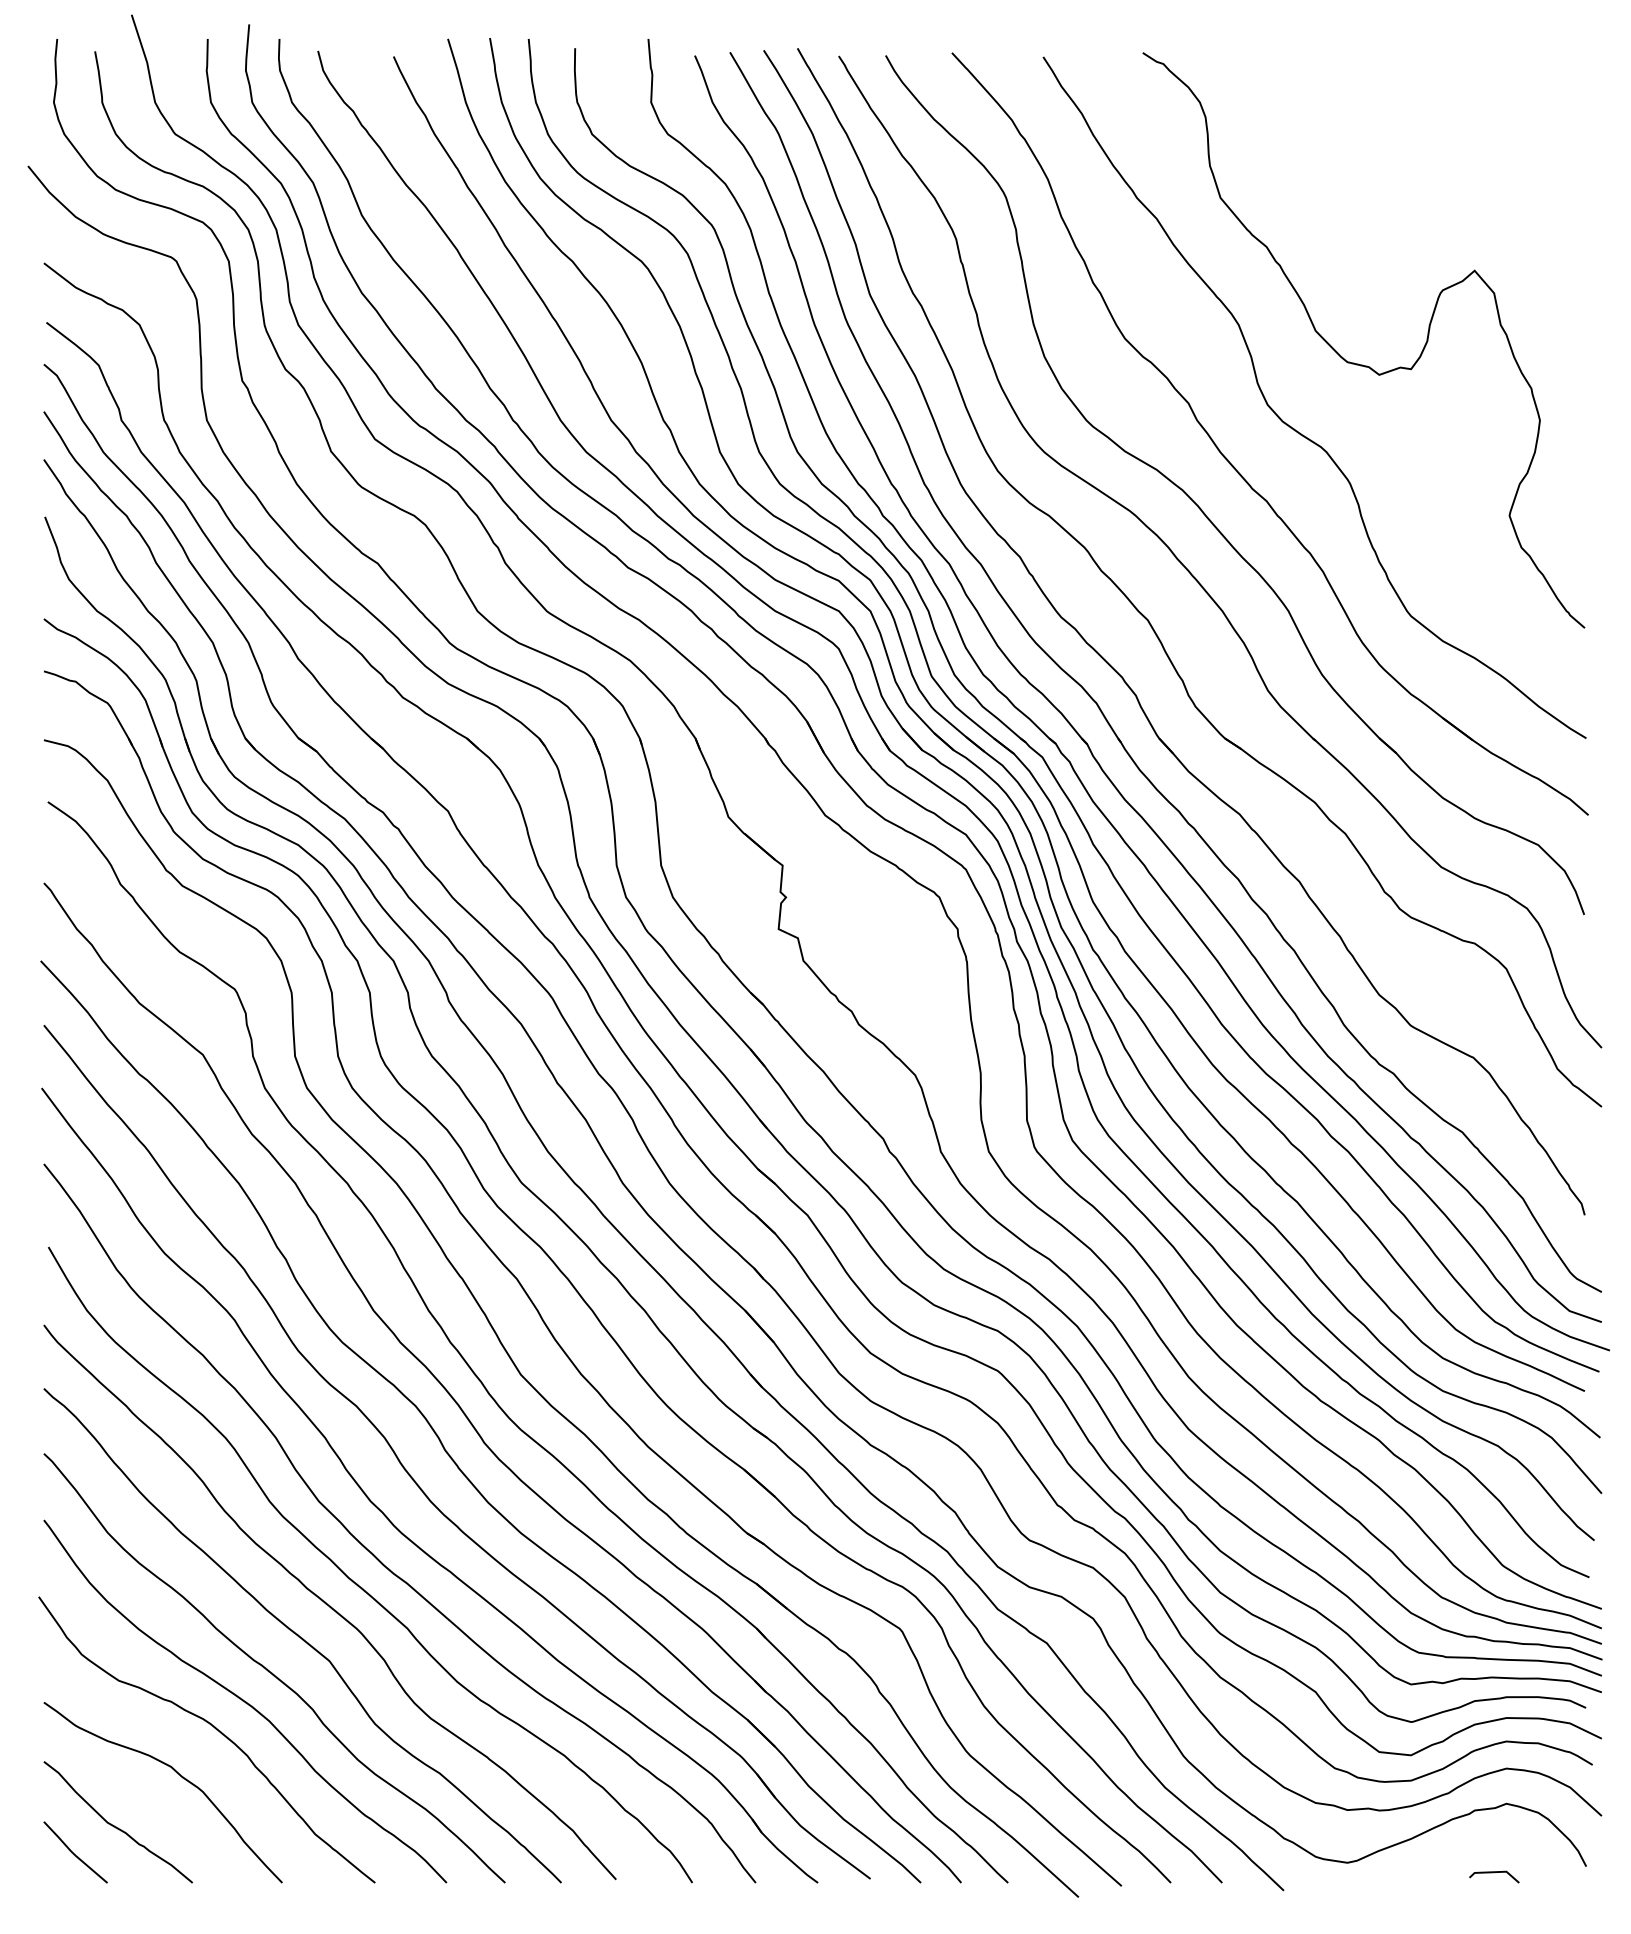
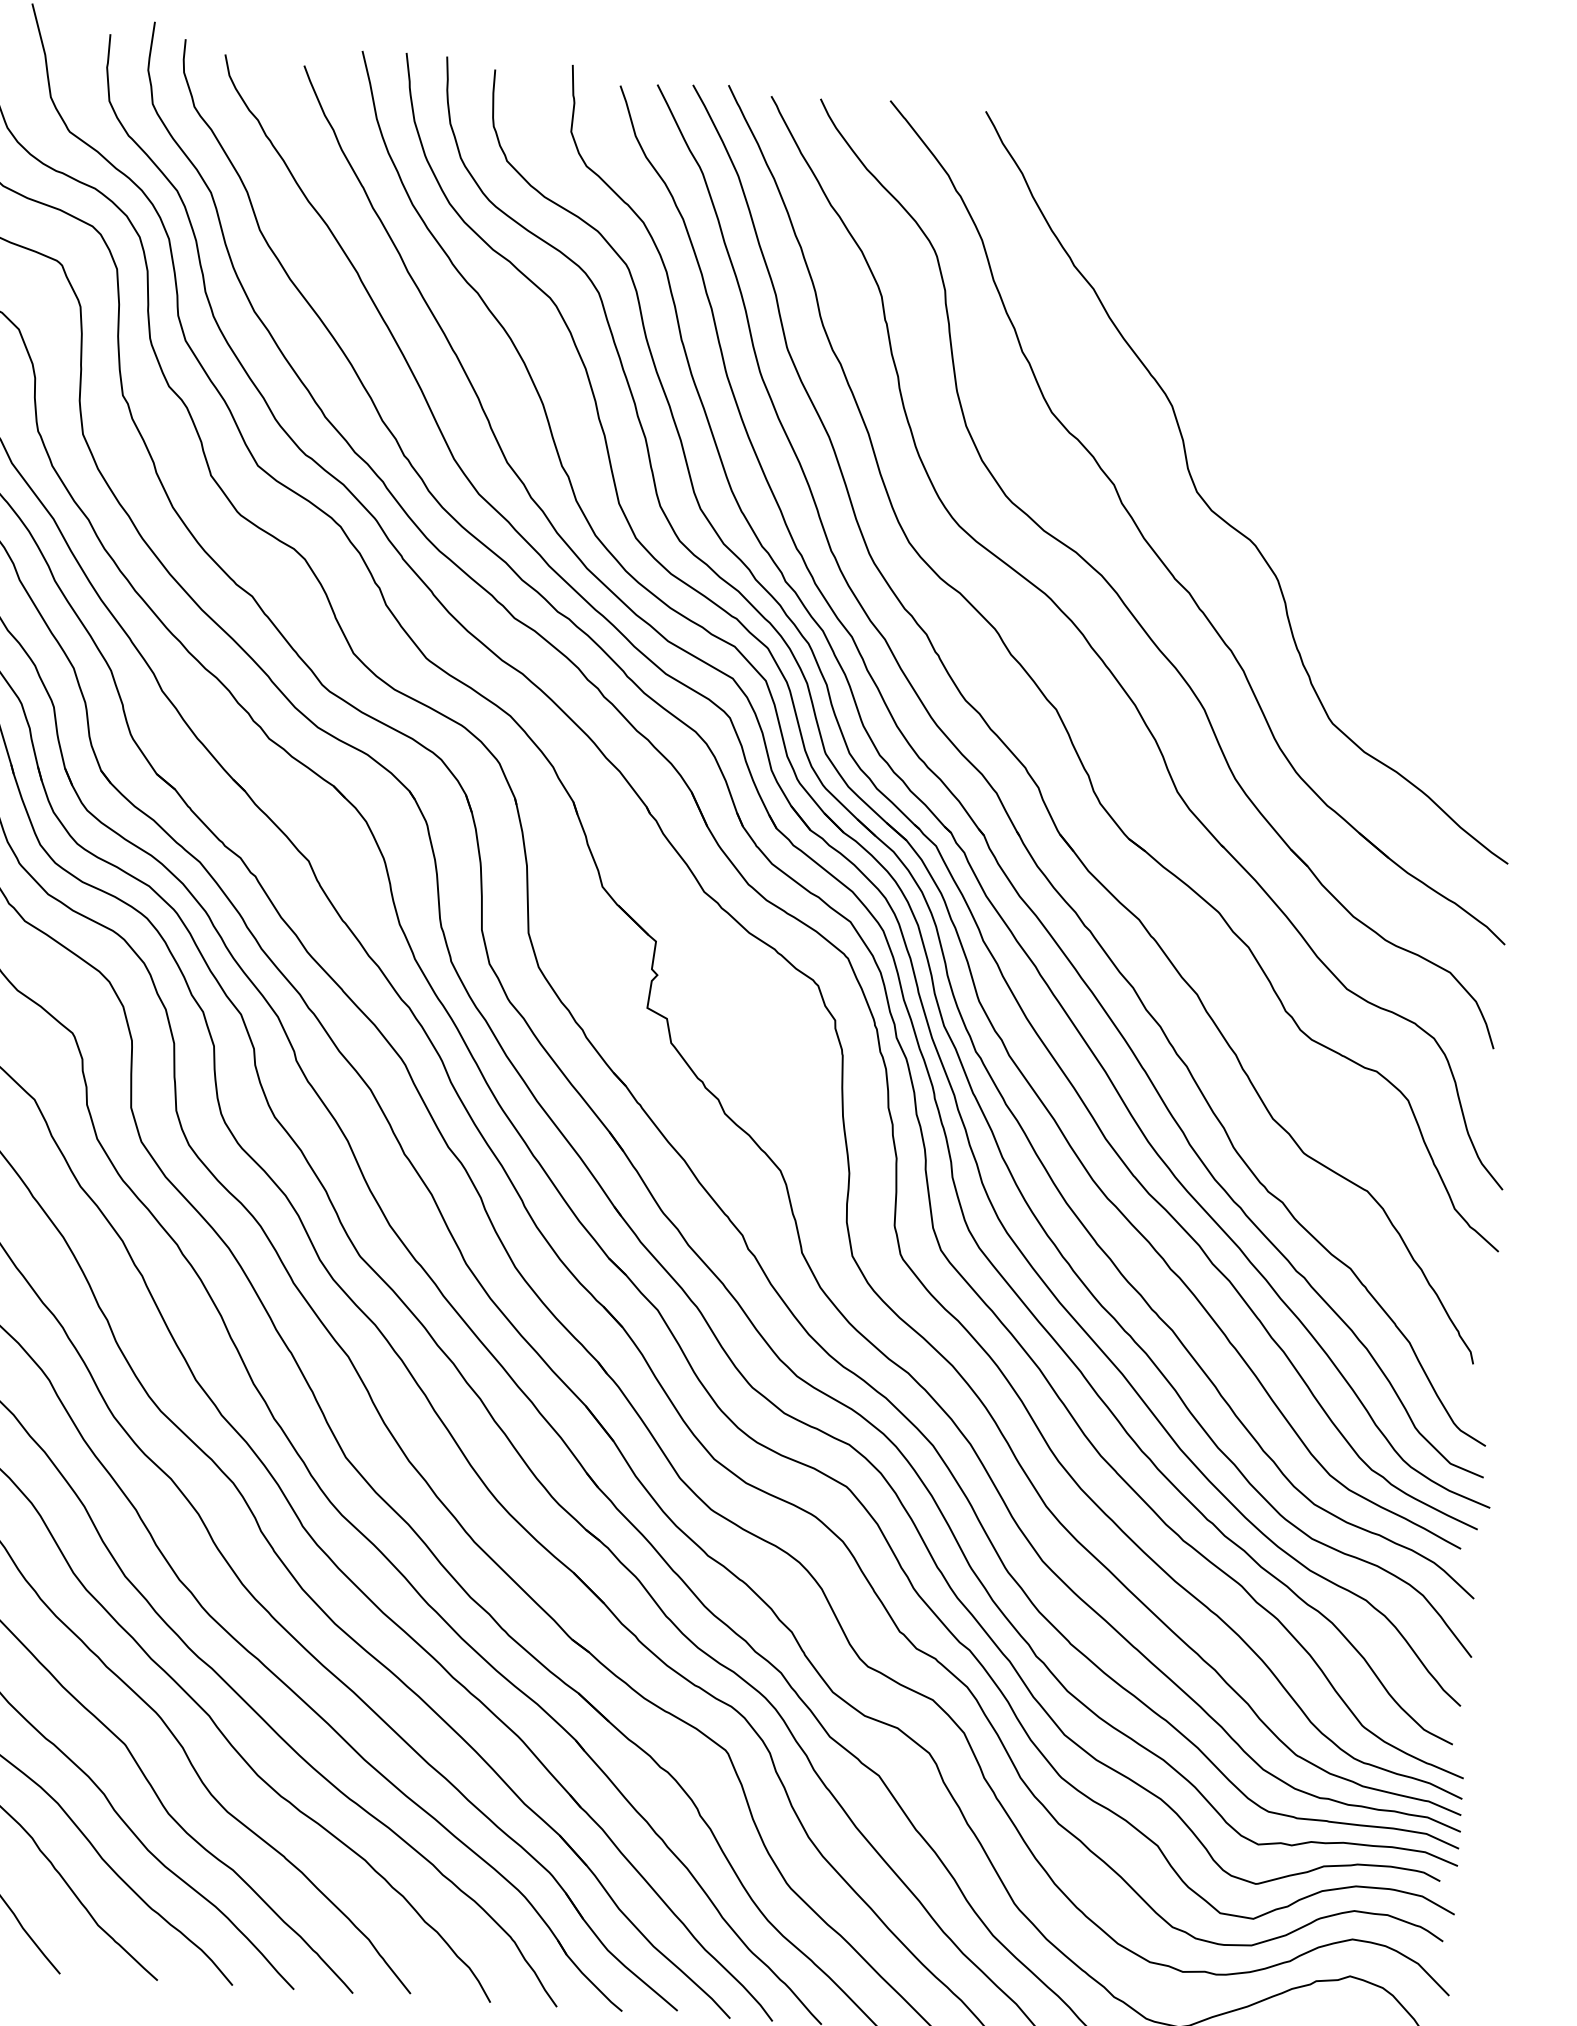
curve: (1358, 363) -> (1295, 454), removed

